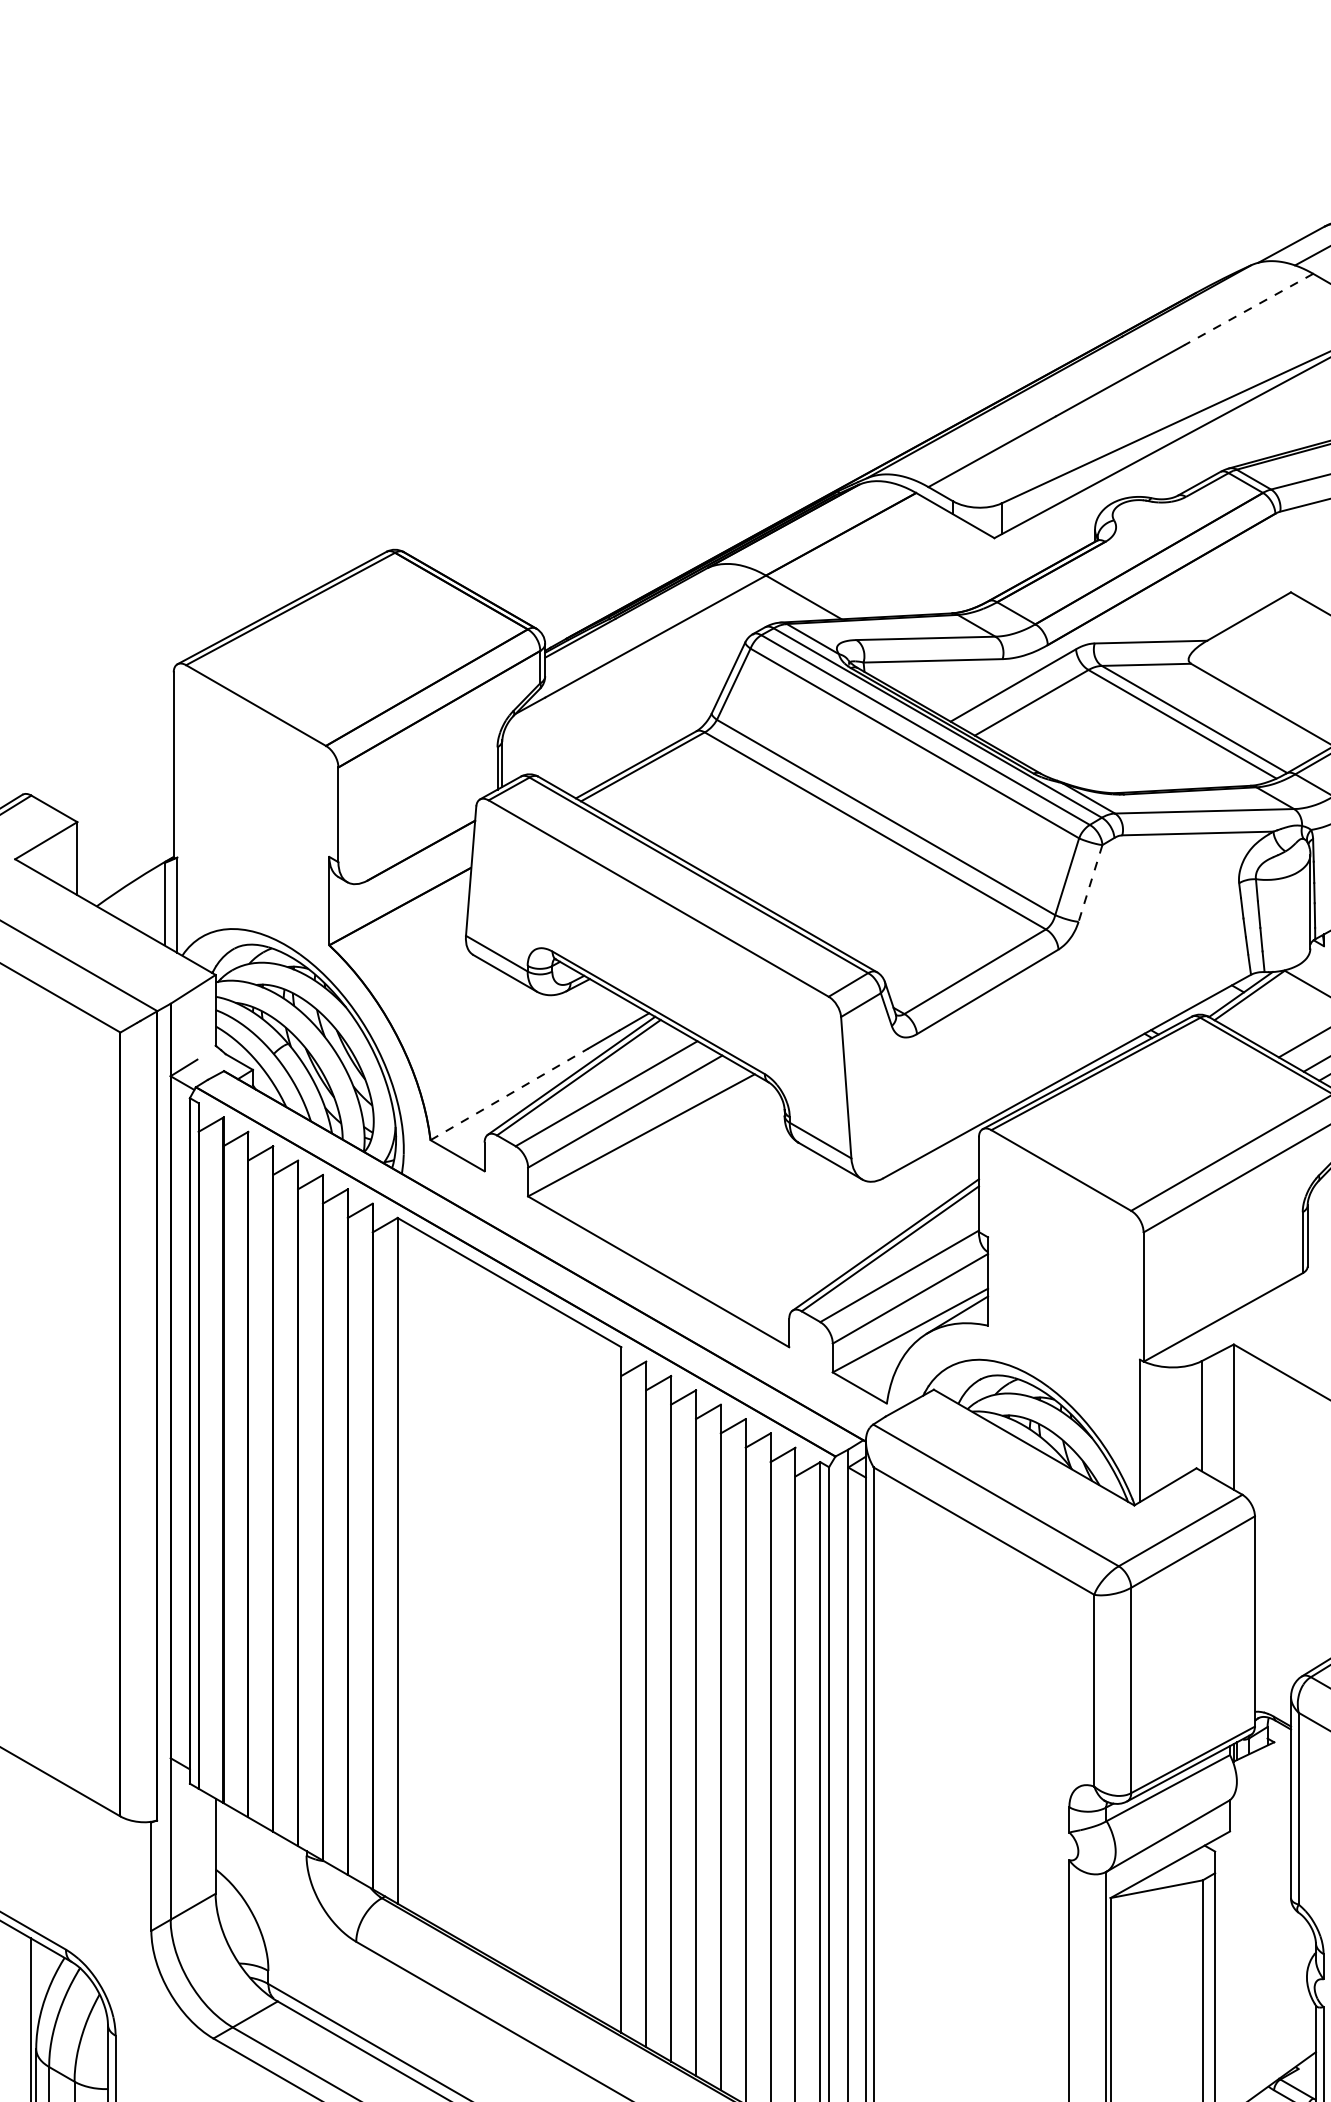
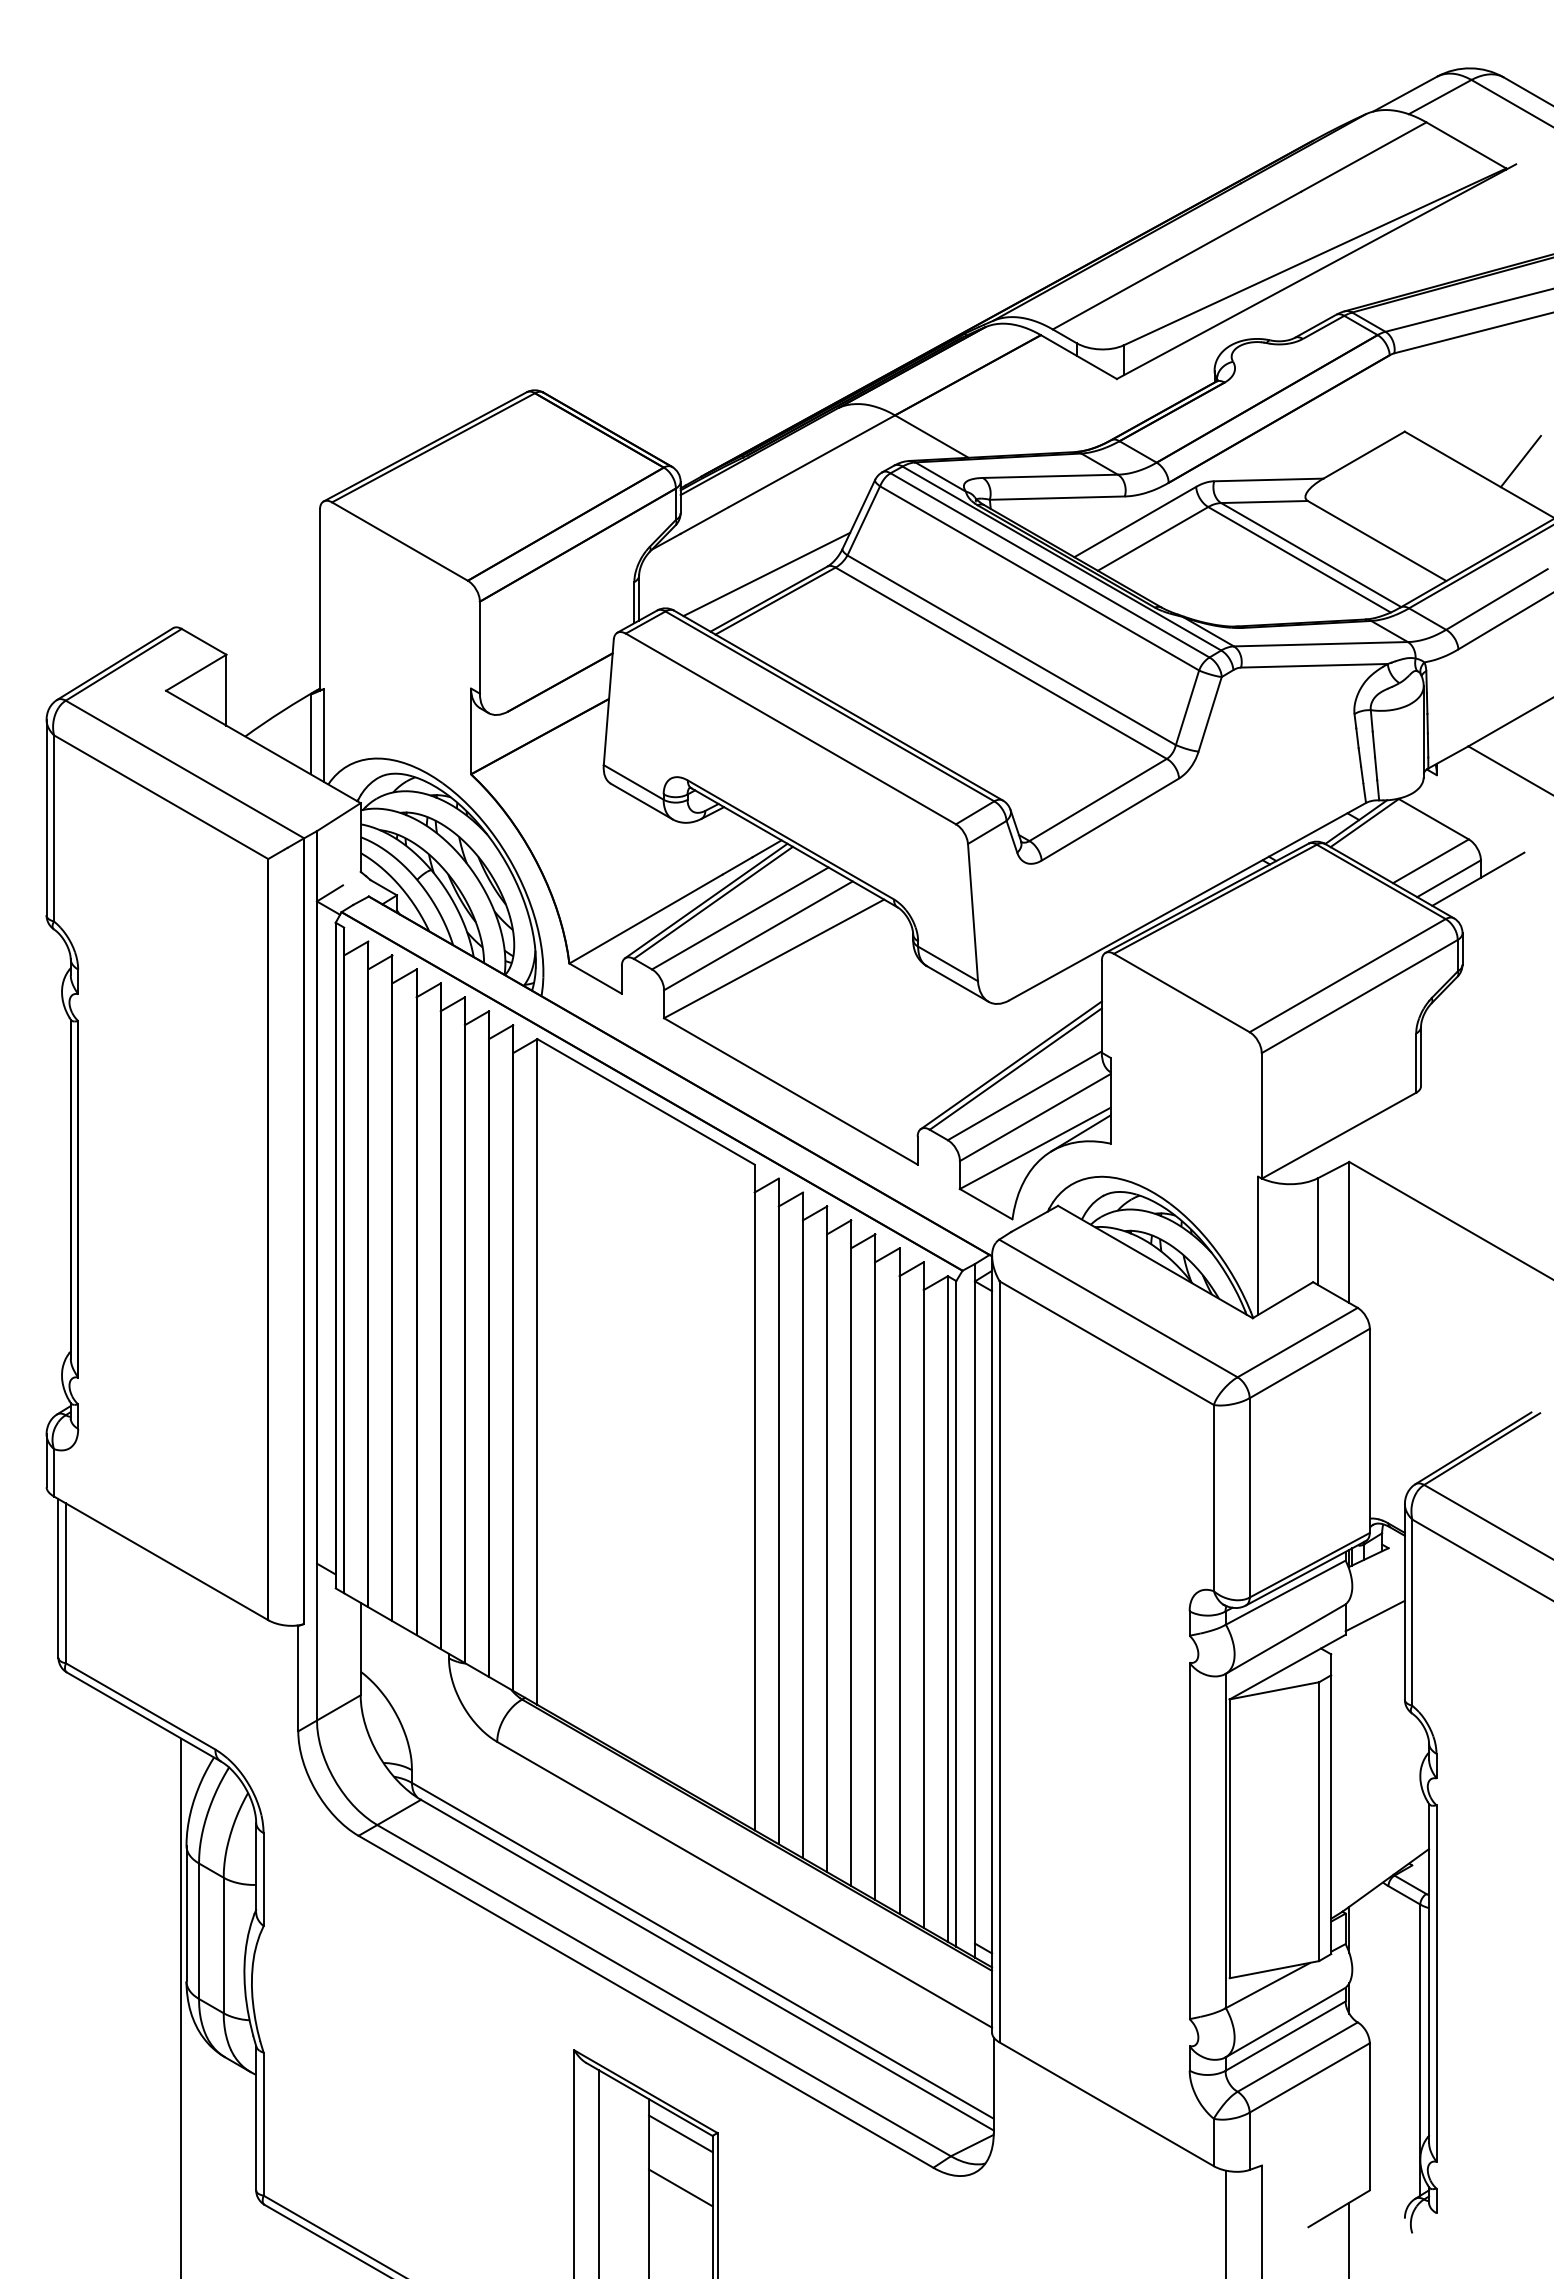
line: (1248, 310) -> (1363, 157), dashed -> solid
line: (633, 739) -> (766, 574), added
line: (1090, 883) -> (1210, 714), dashed -> solid
line: (508, 1094) -> (645, 919), dashed -> solid
line: (1259, 1811) -> (1374, 1615), added

